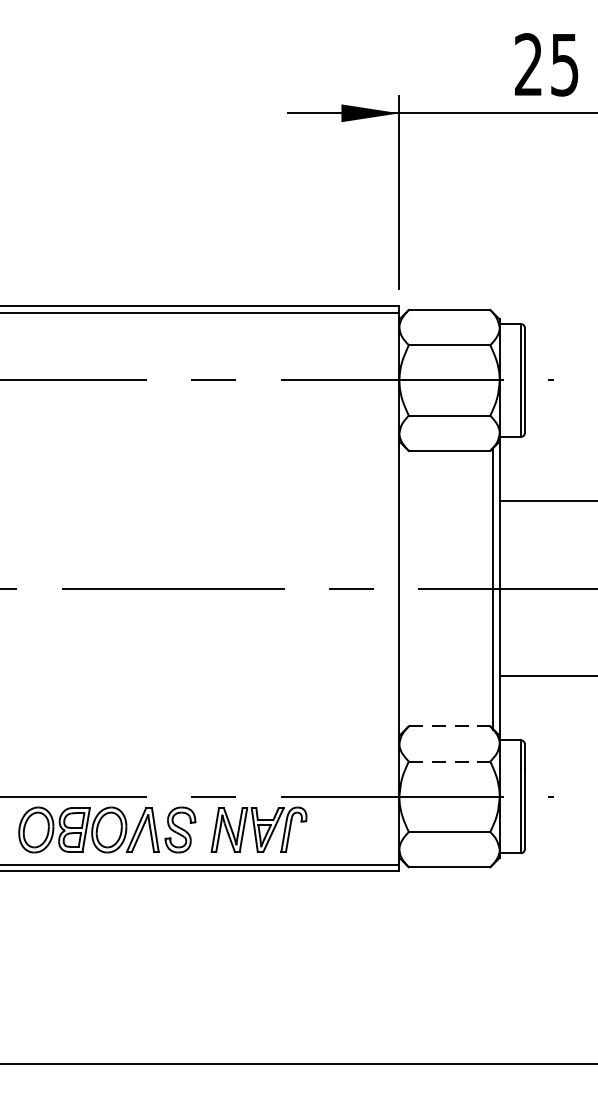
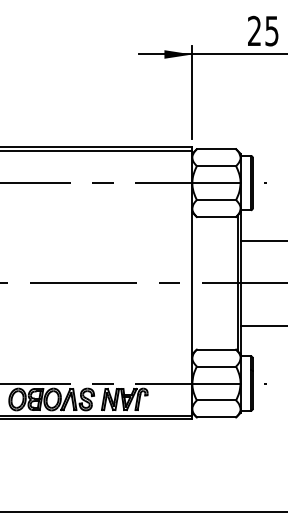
line: (449, 726) -> (216, 349), dashed -> solid
line: (449, 761) -> (216, 366), dashed -> solid

